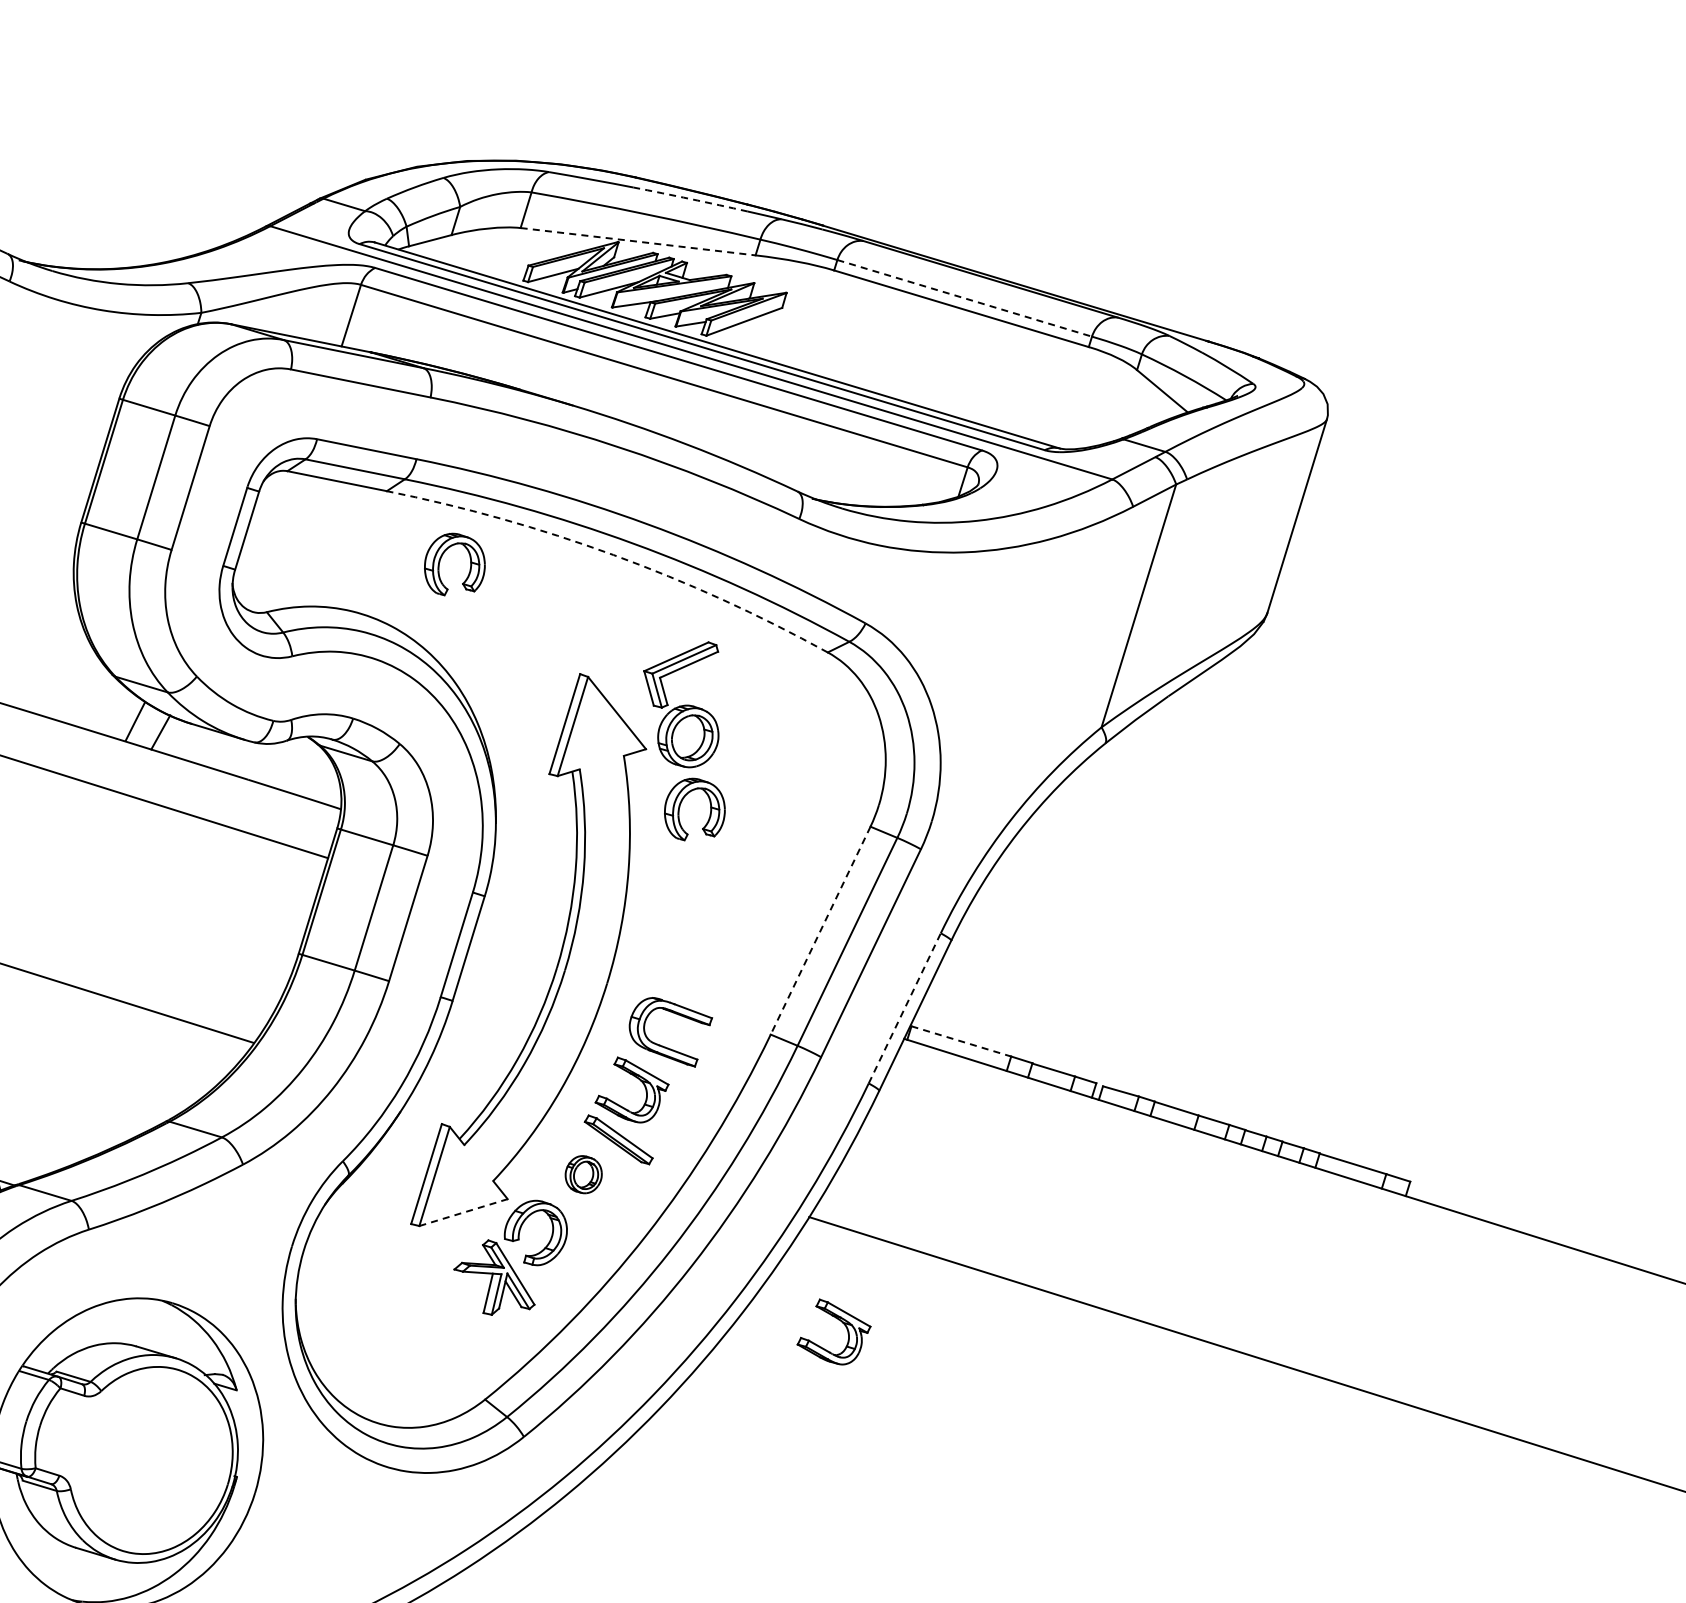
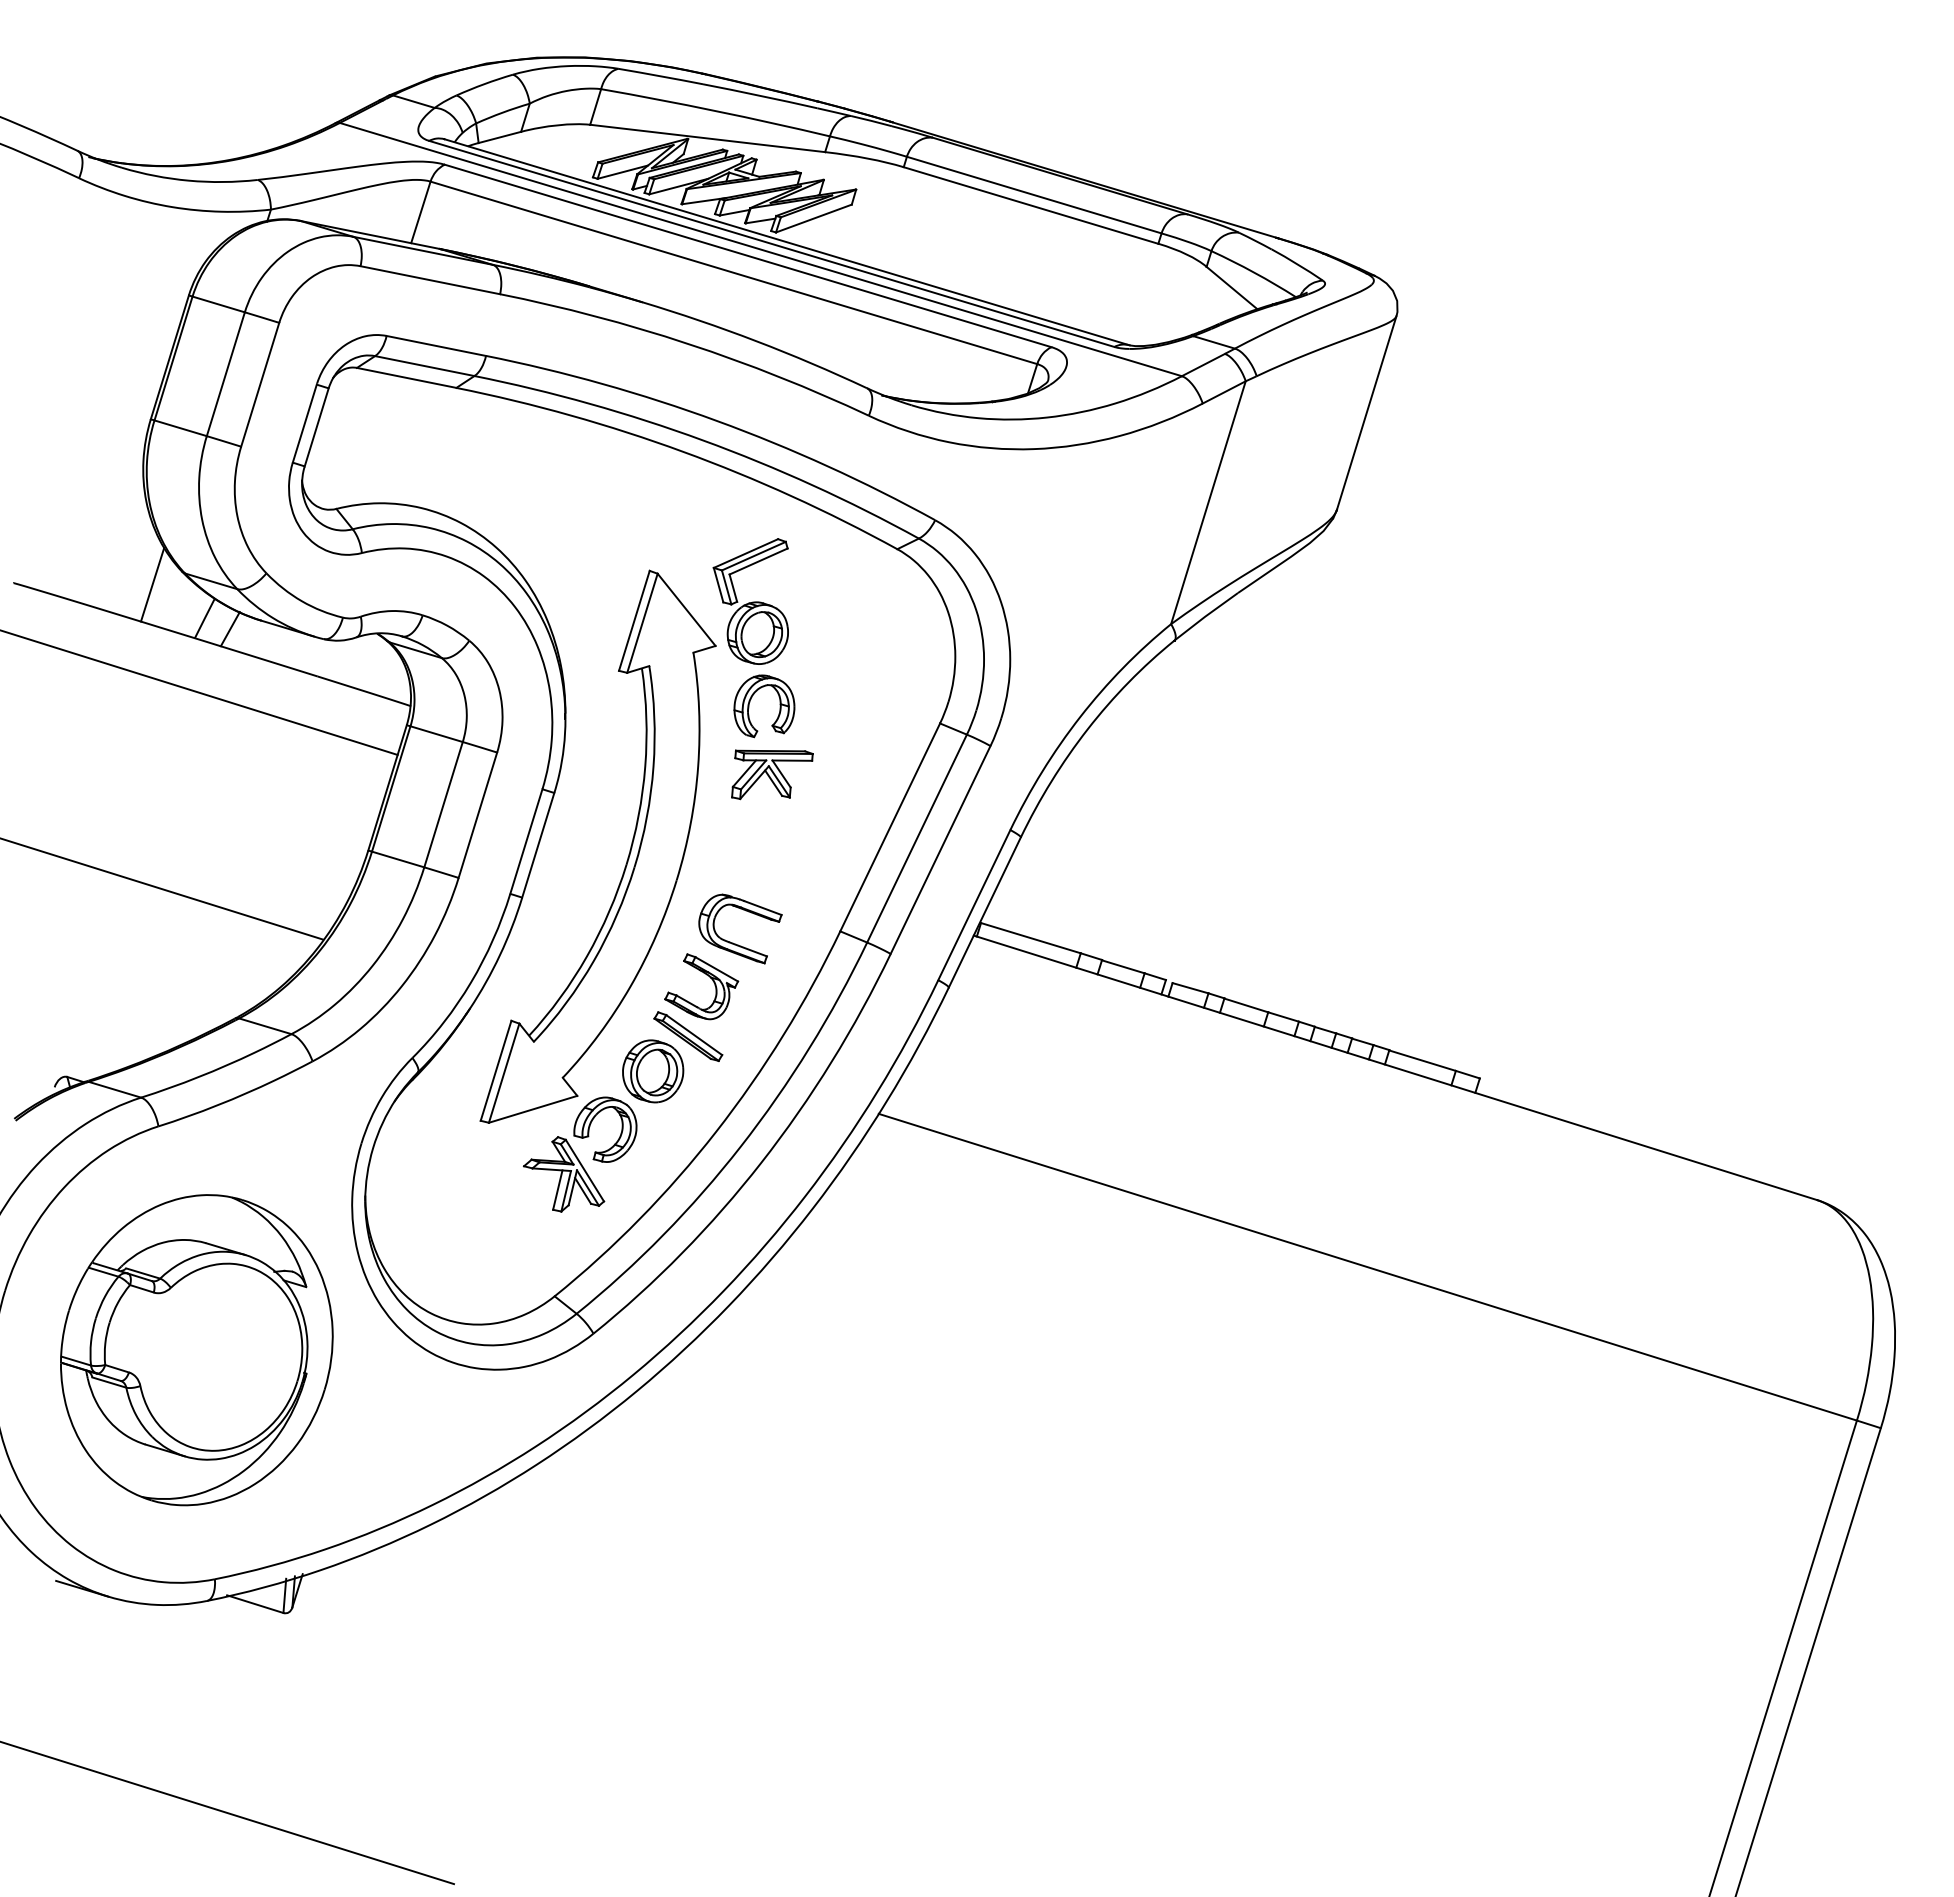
arc: (690, 198) -> (760, 95), dashed -> solid
line: (638, 241) -> (708, 138), dashed -> solid
line: (964, 298) -> (1034, 195), dashed -> solid
arc: (613, 554) -> (683, 451), dashed -> solid
part: (440, 560) -> (510, 457), removed
line: (82, 687) -> (152, 584), added
part: (702, 877) -> (772, 774), added
line: (819, 930) -> (889, 827), dashed -> solid
line: (904, 1007) -> (974, 904), dashed -> solid
line: (961, 1041) -> (1031, 938), dashed -> solid
part: (583, 1174) -> (653, 1071), size x1.67
line: (463, 1212) -> (533, 1109), dashed -> solid
part: (841, 1322) -> (911, 1219), removed

